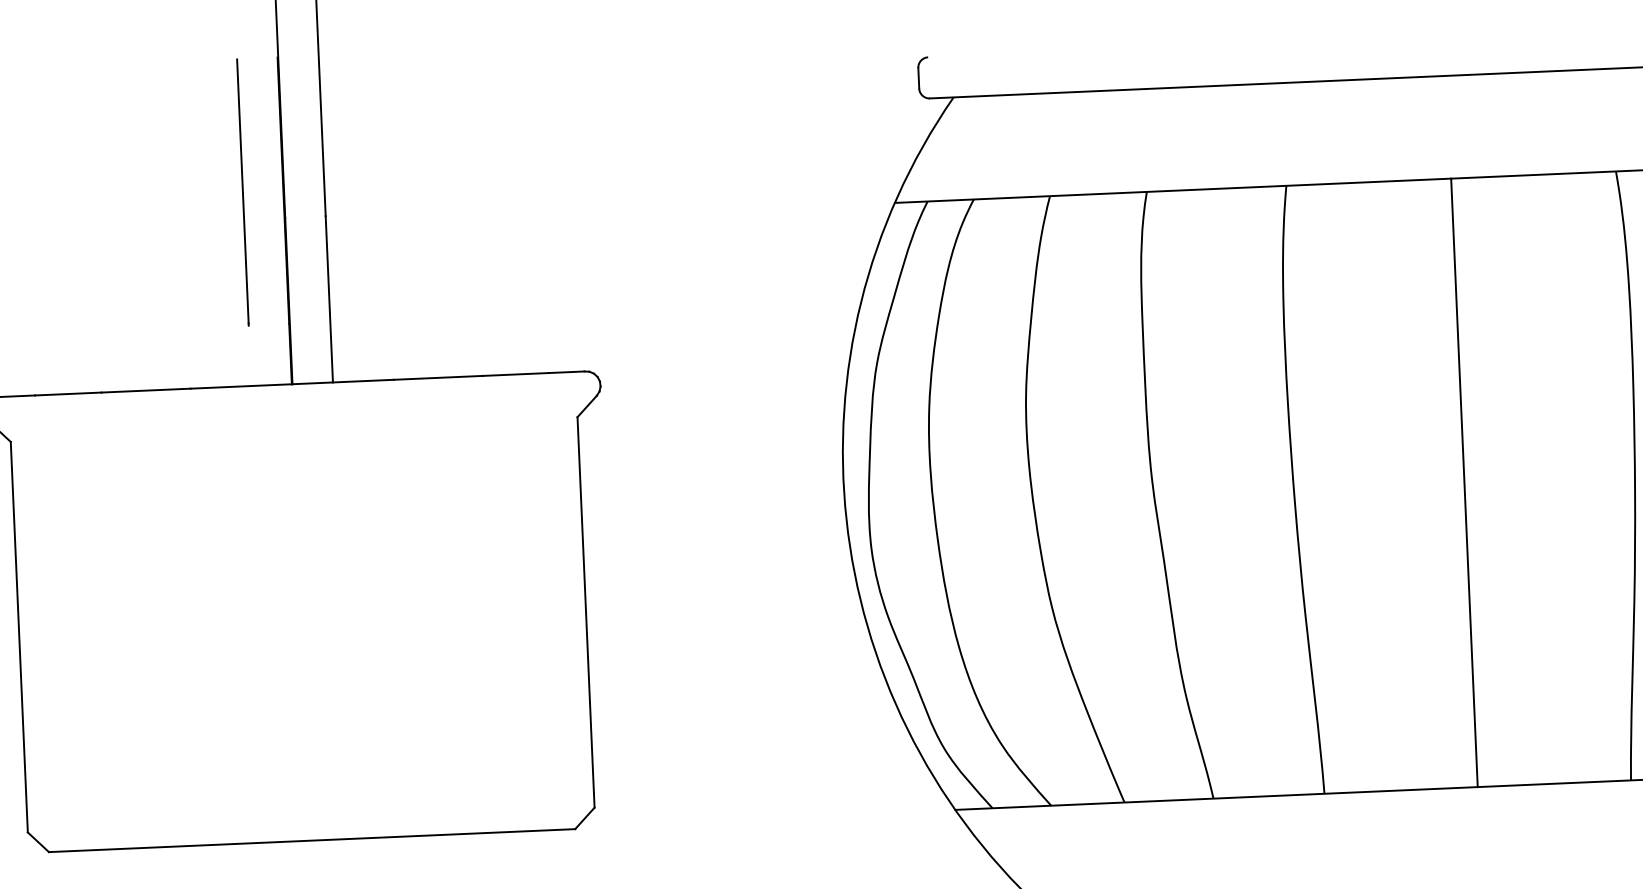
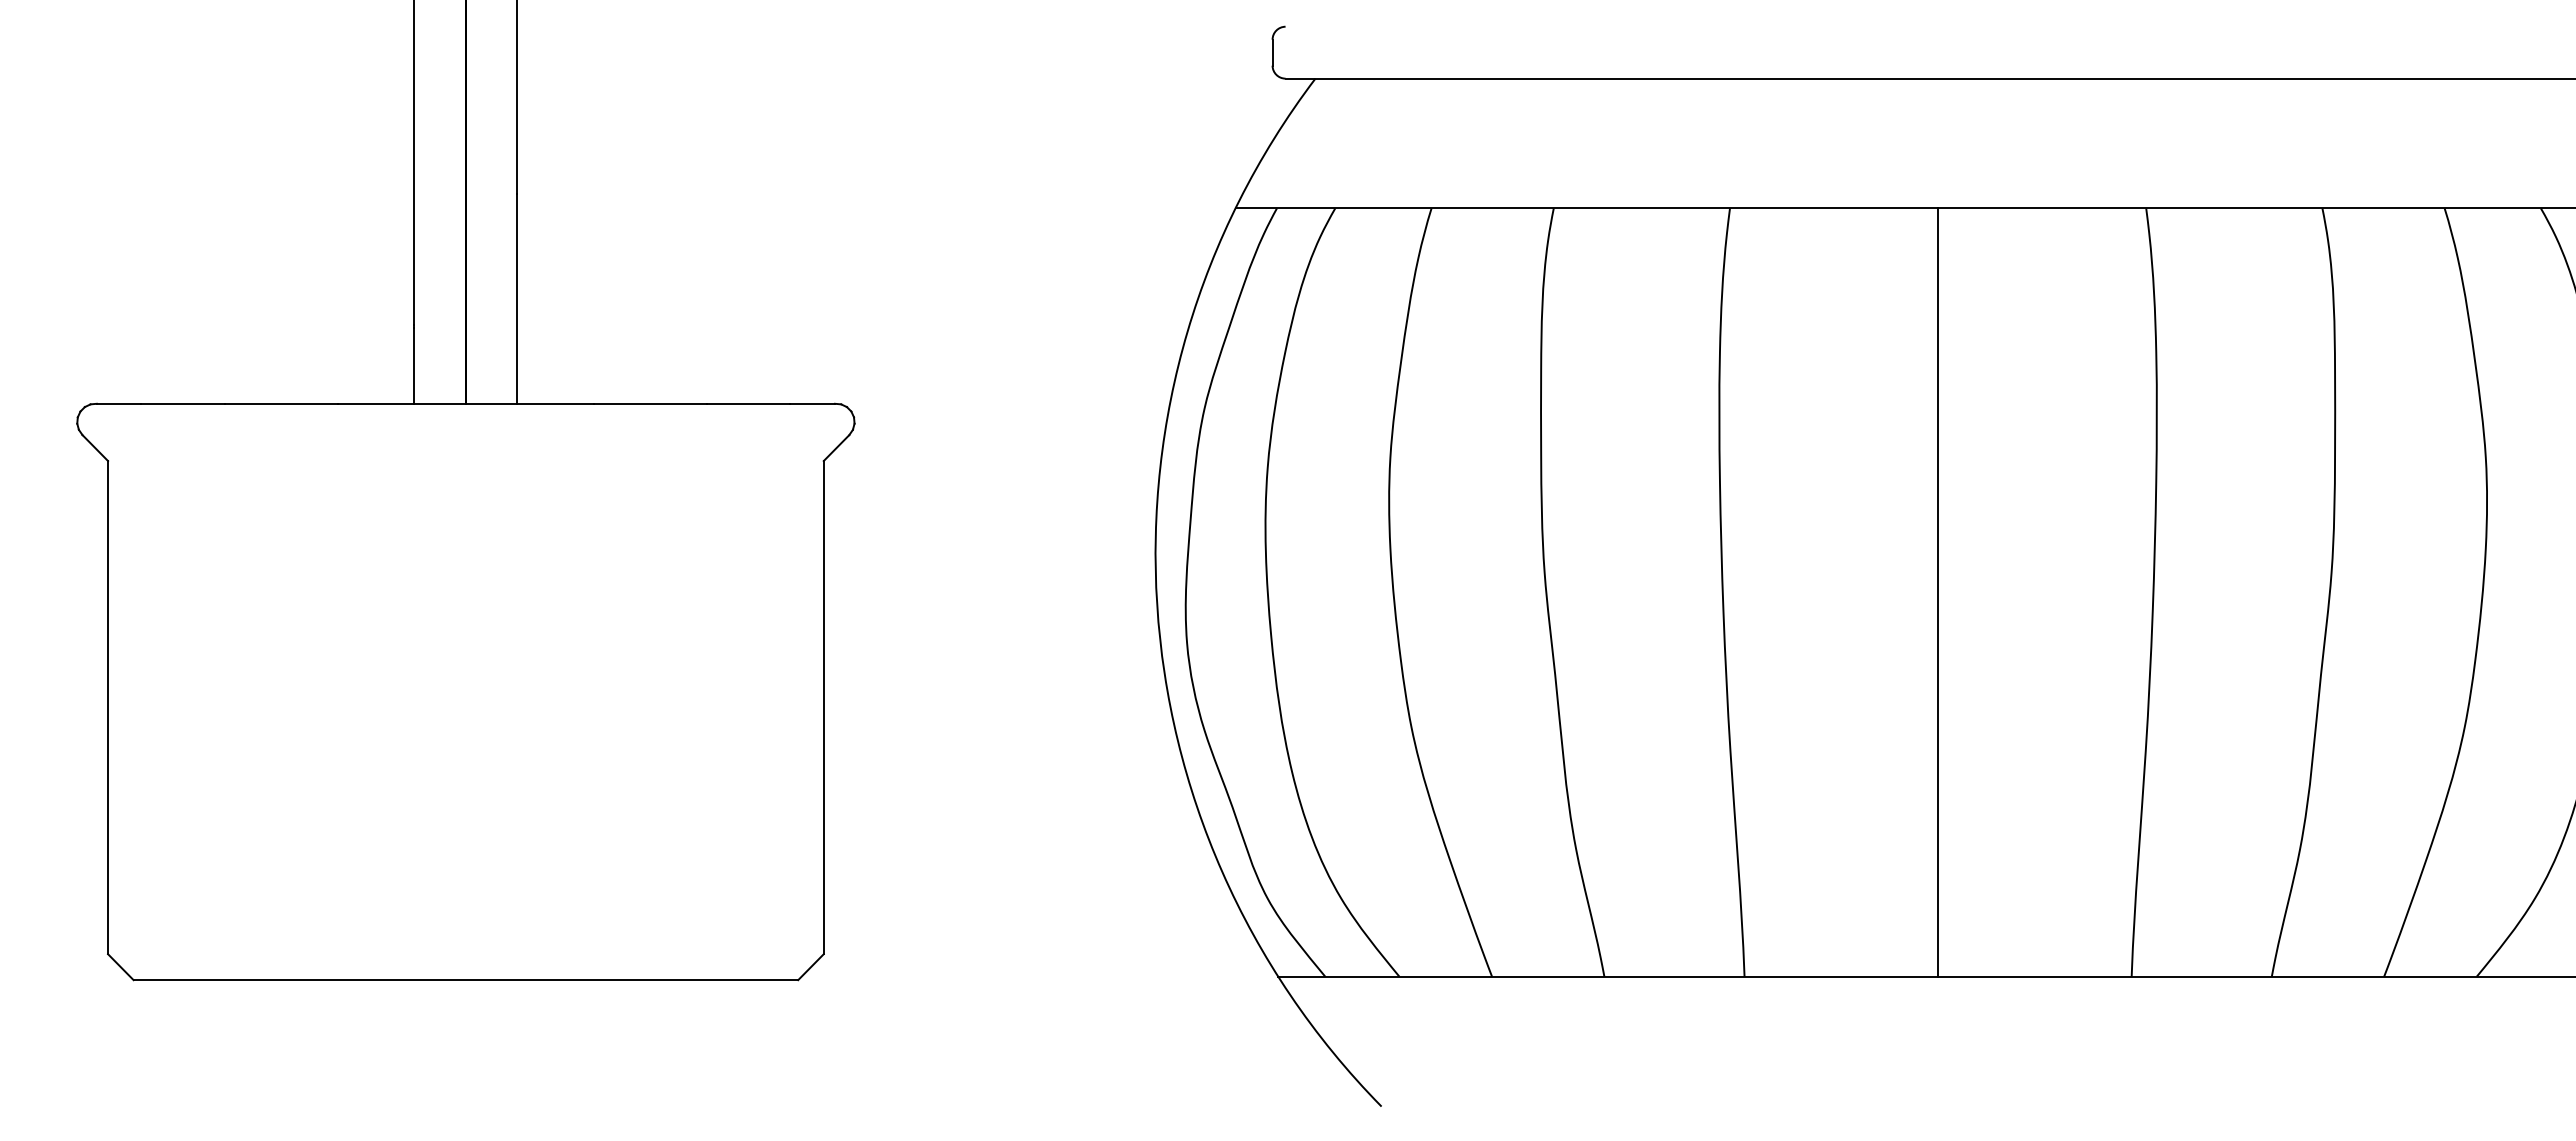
line: (250, 355) -> (414, 365), added

